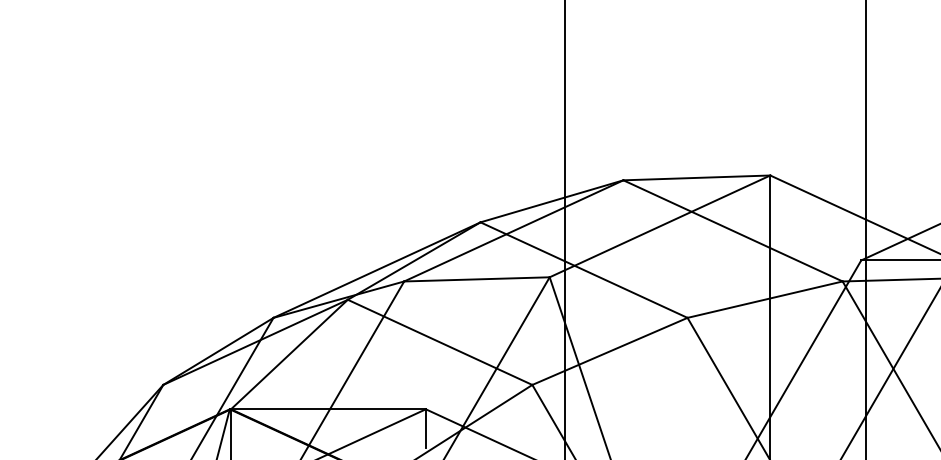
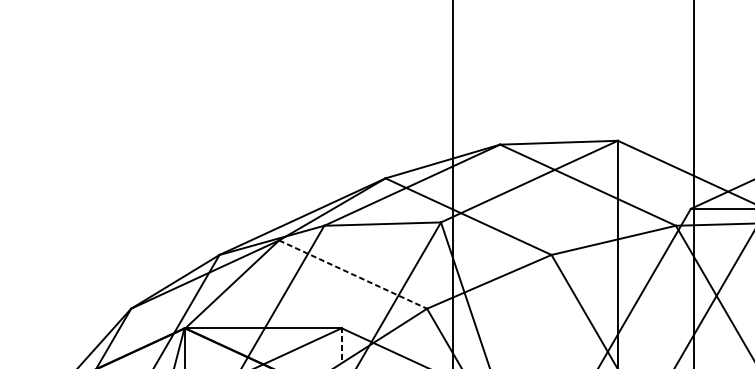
line: (440, 342) -> (353, 274), solid -> dashed
line: (425, 428) -> (341, 343), solid -> dashed

